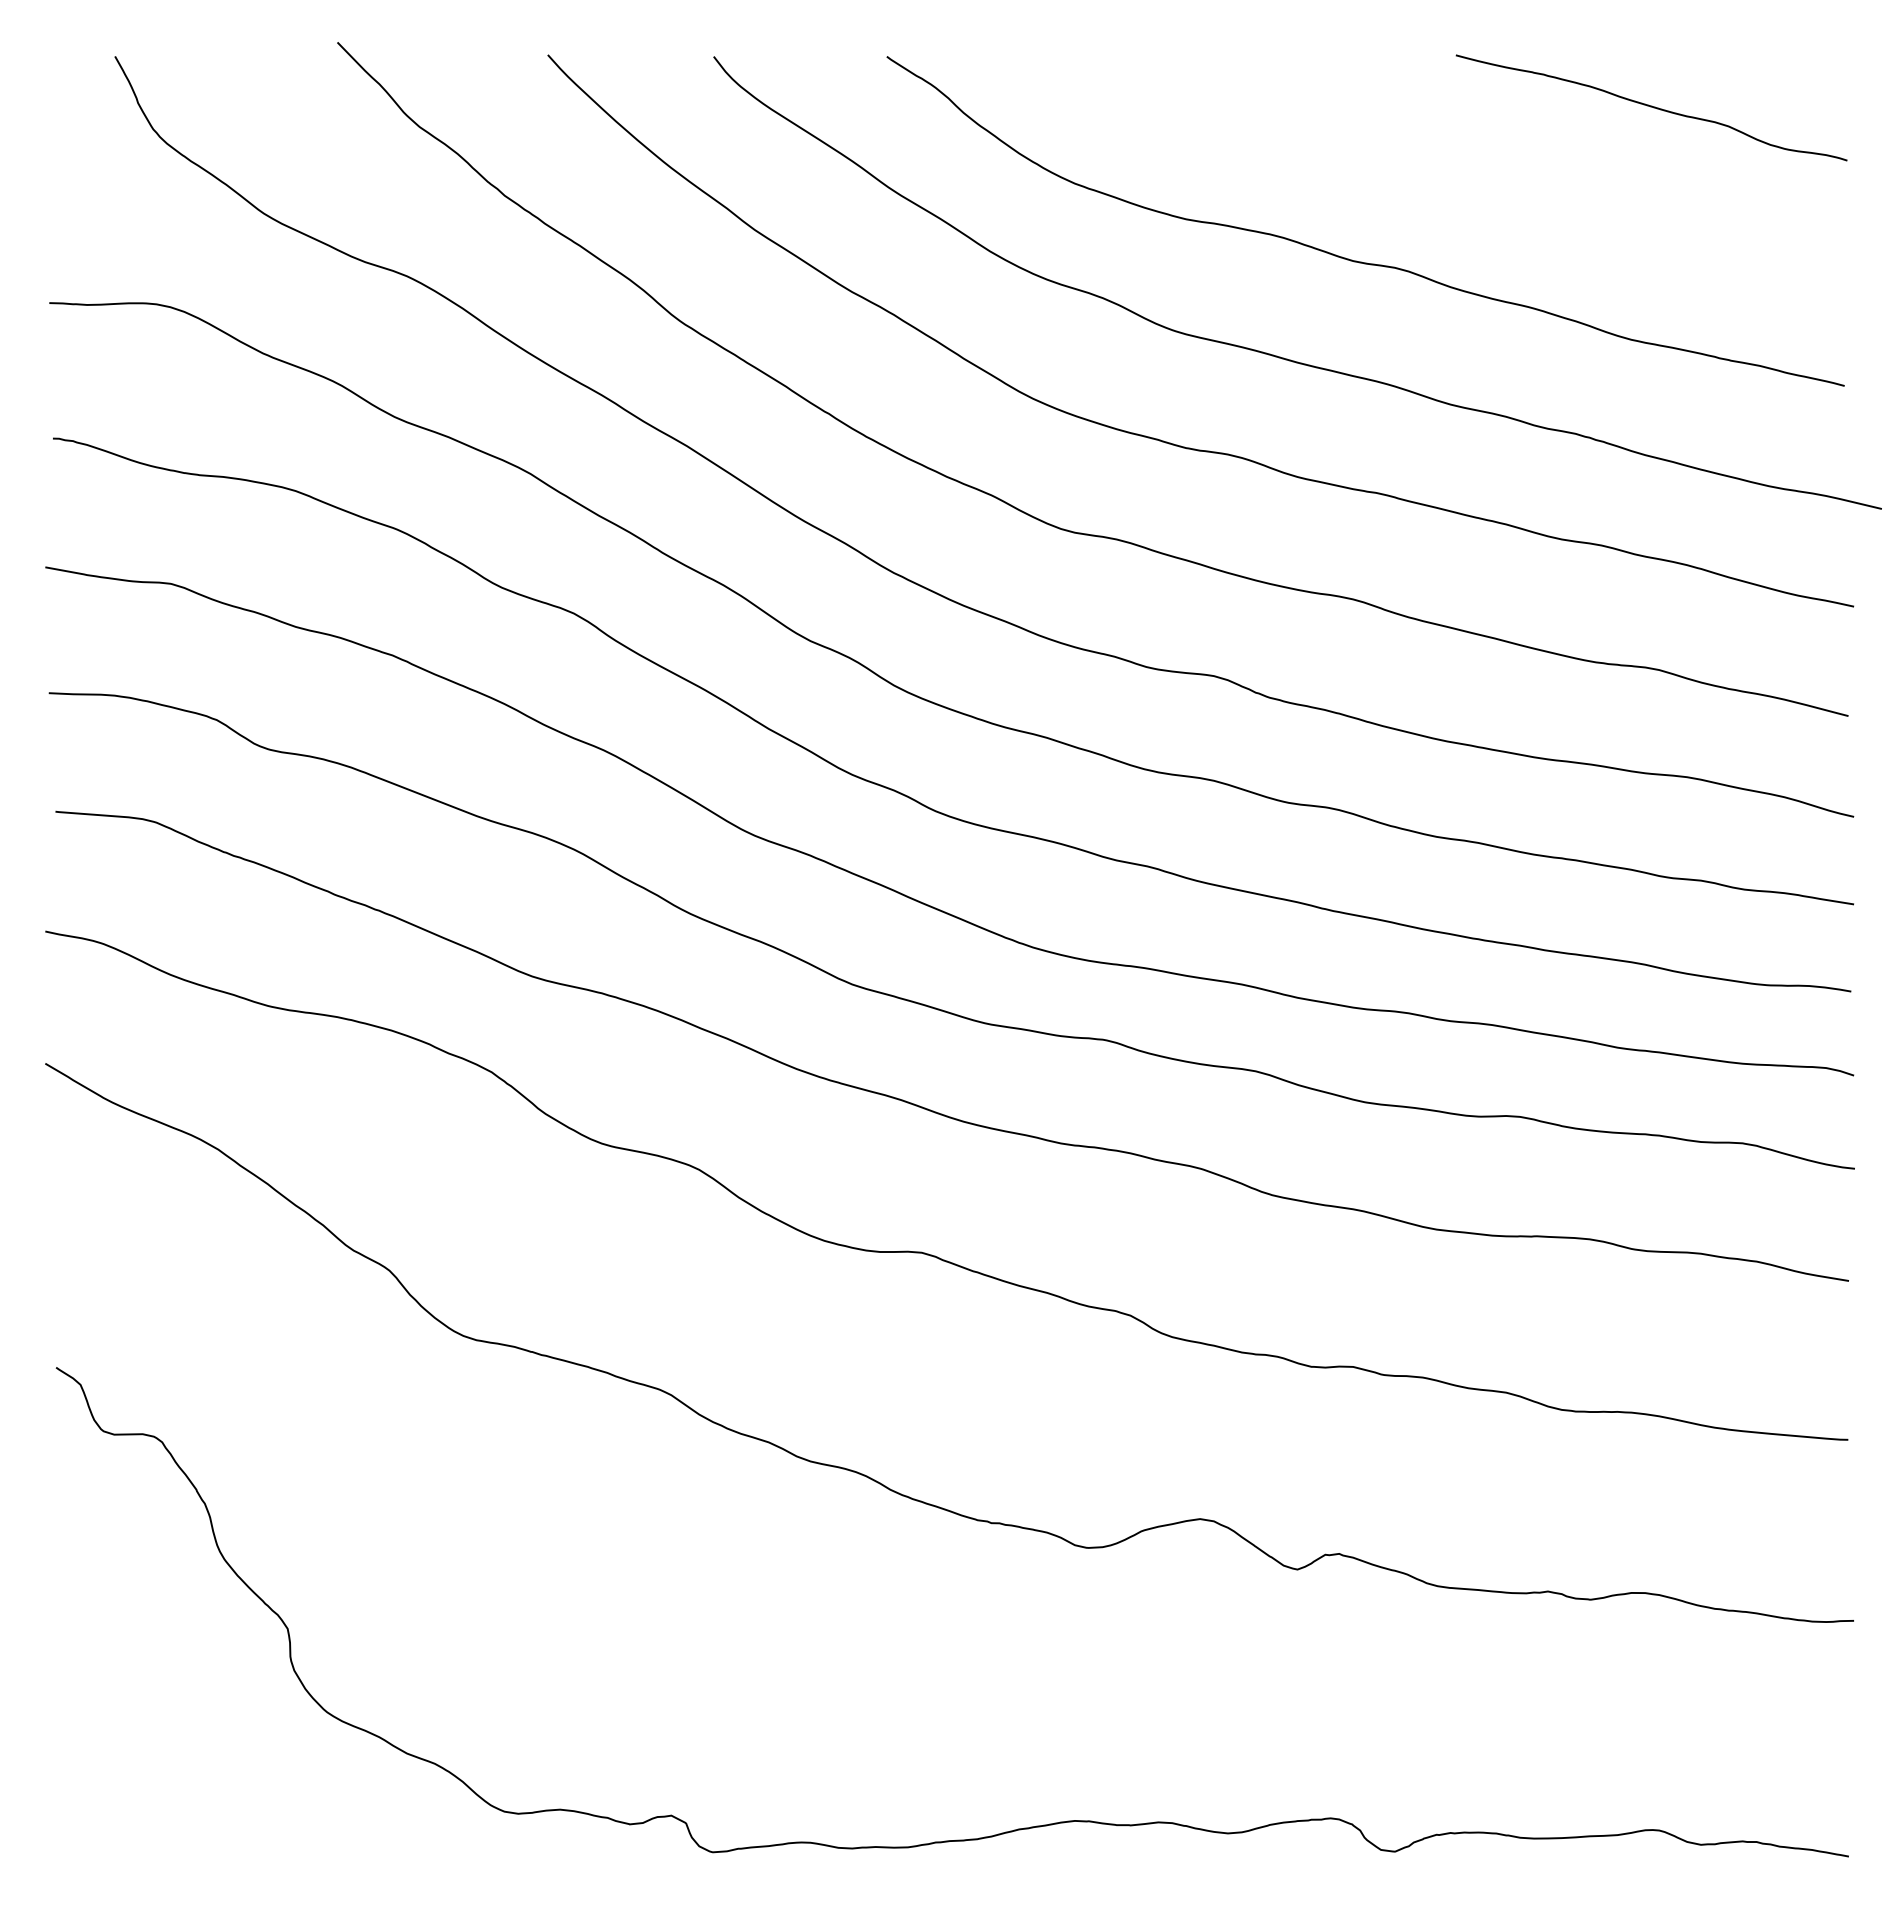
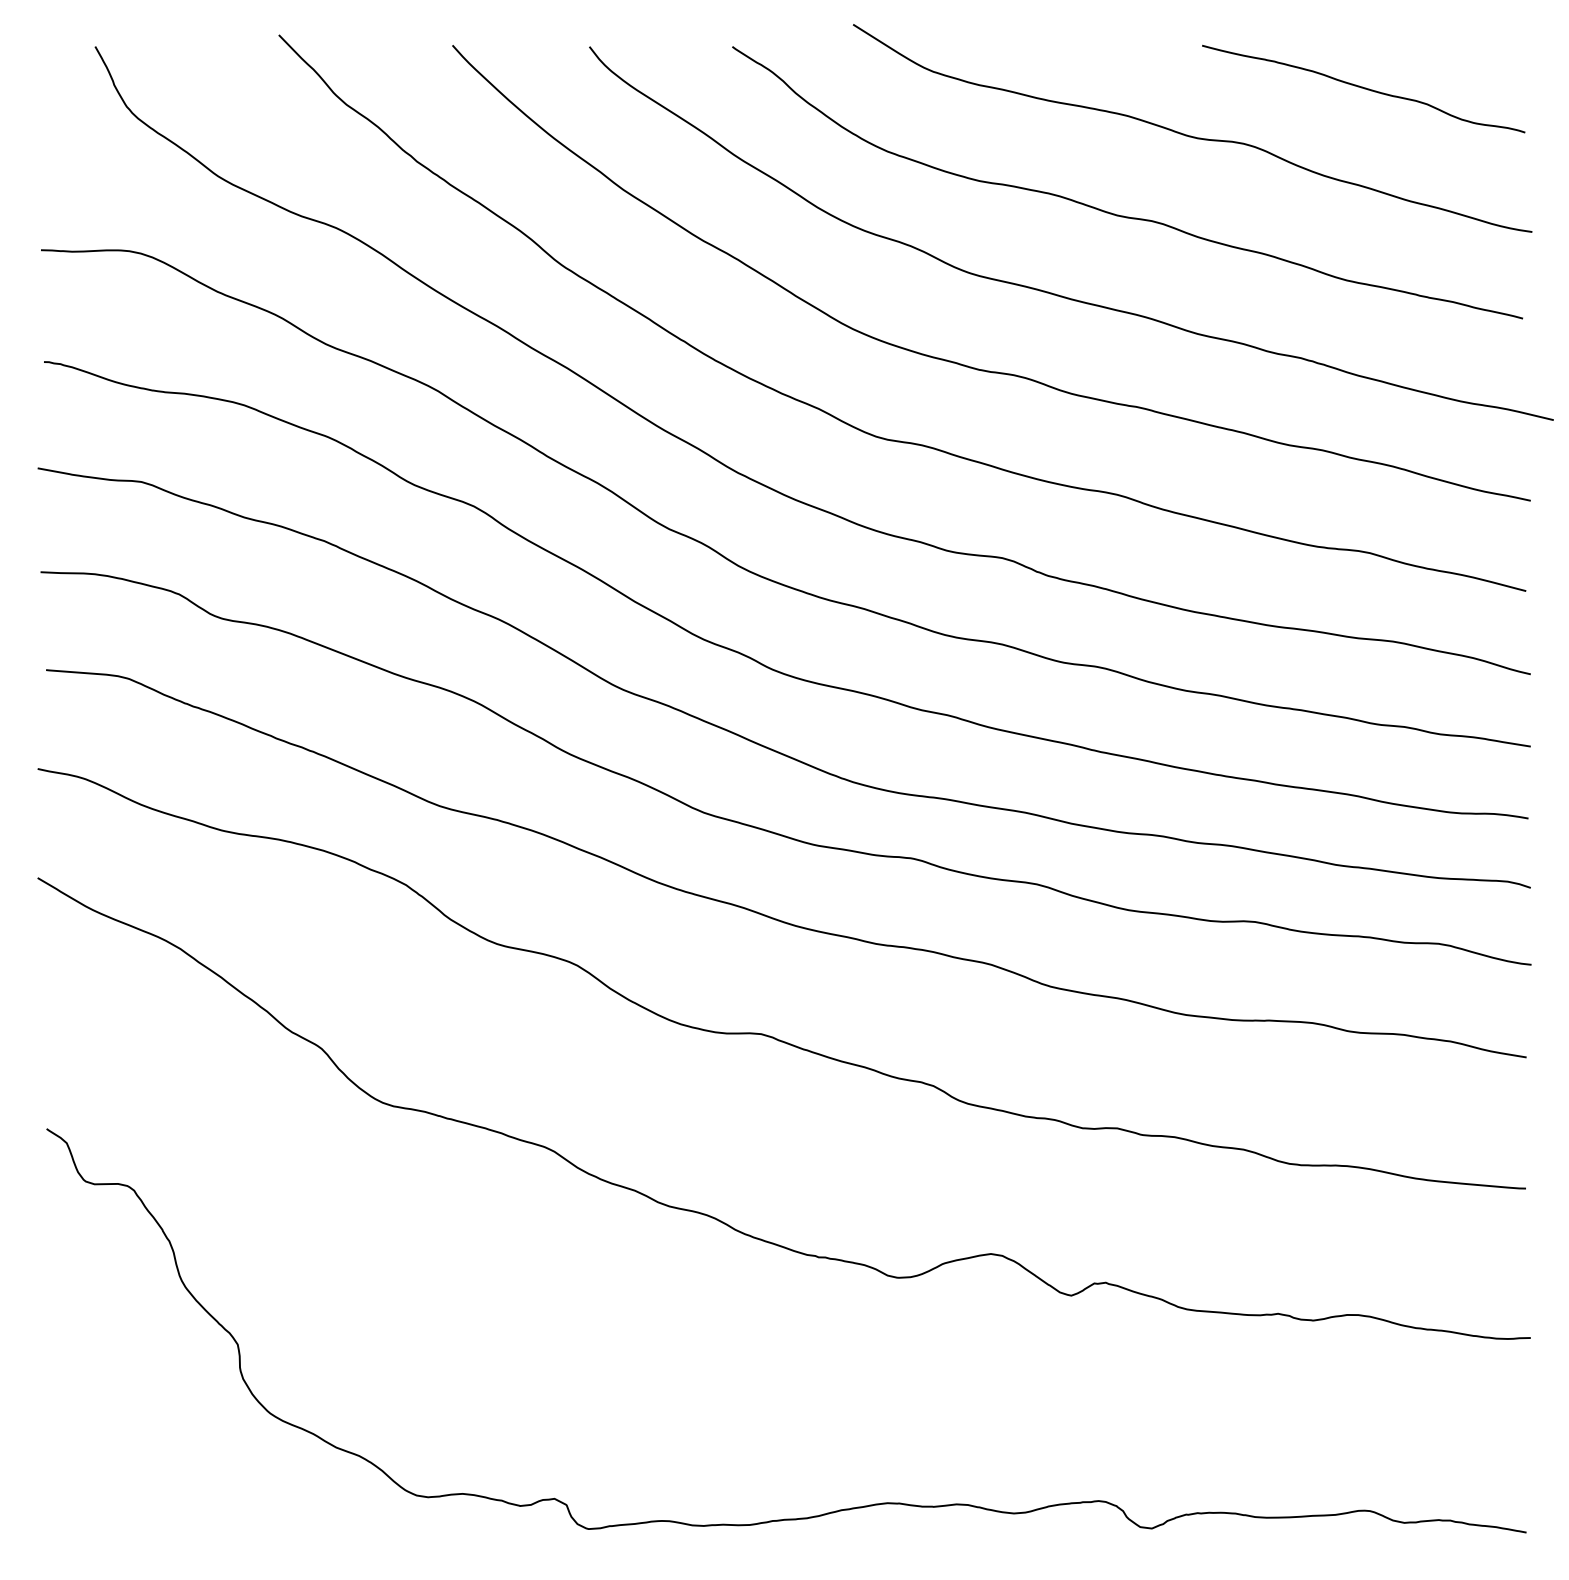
curve: (1443, 164) -> (1191, 135), added

